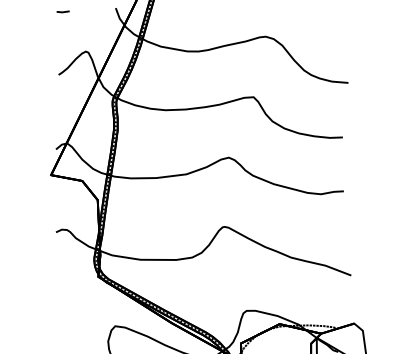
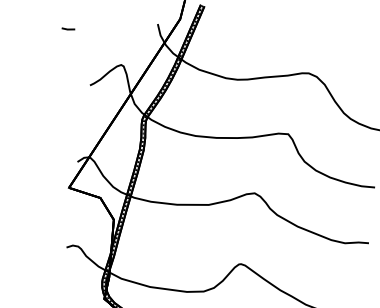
line: (62, 11) -> (67, 28), moved

